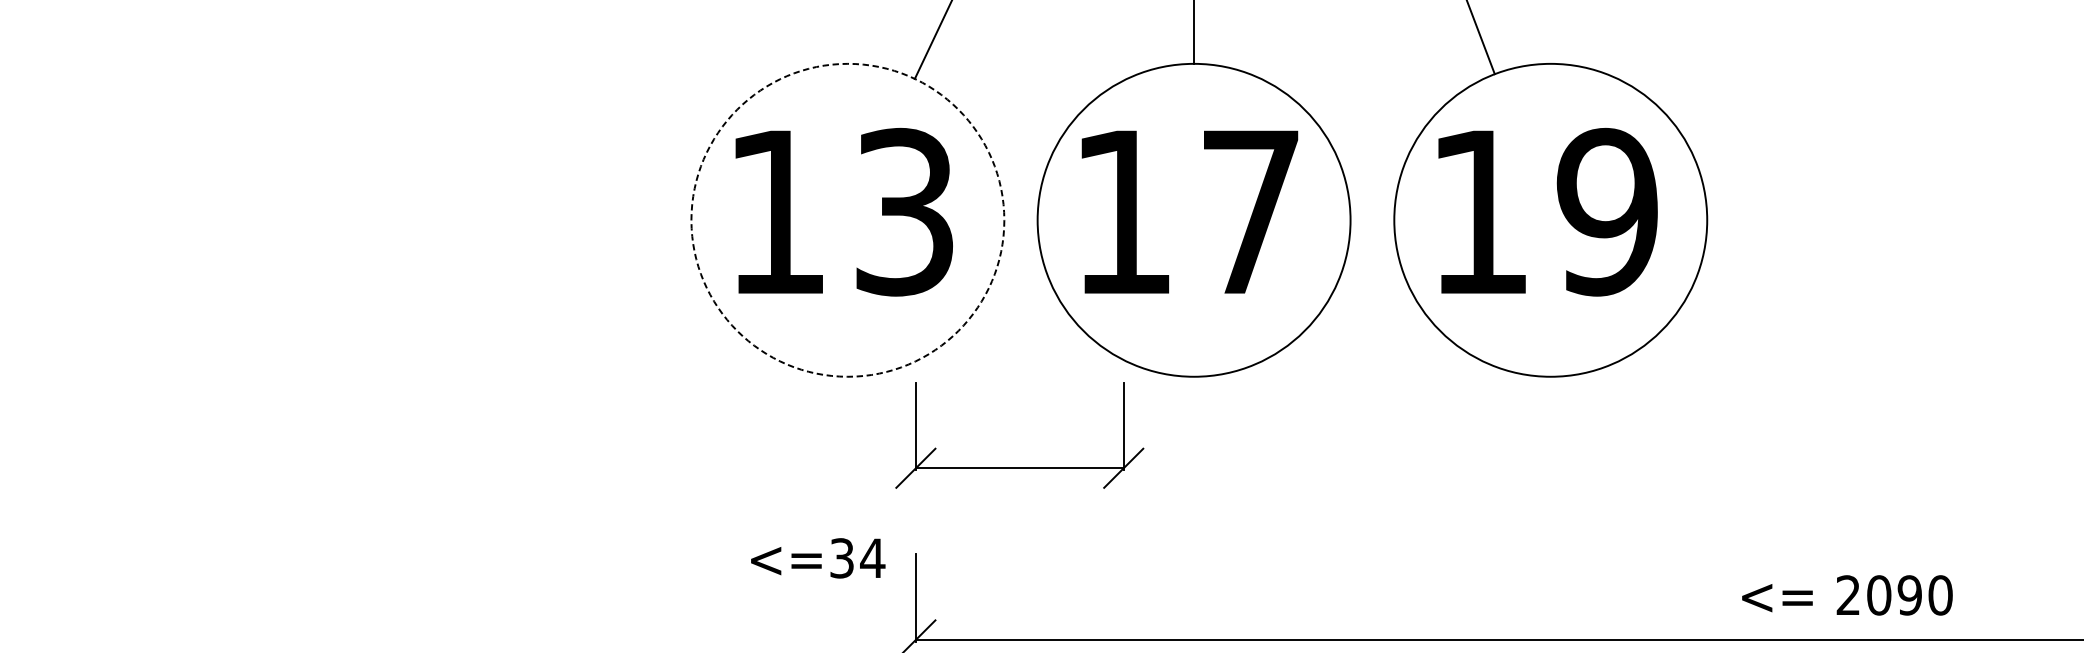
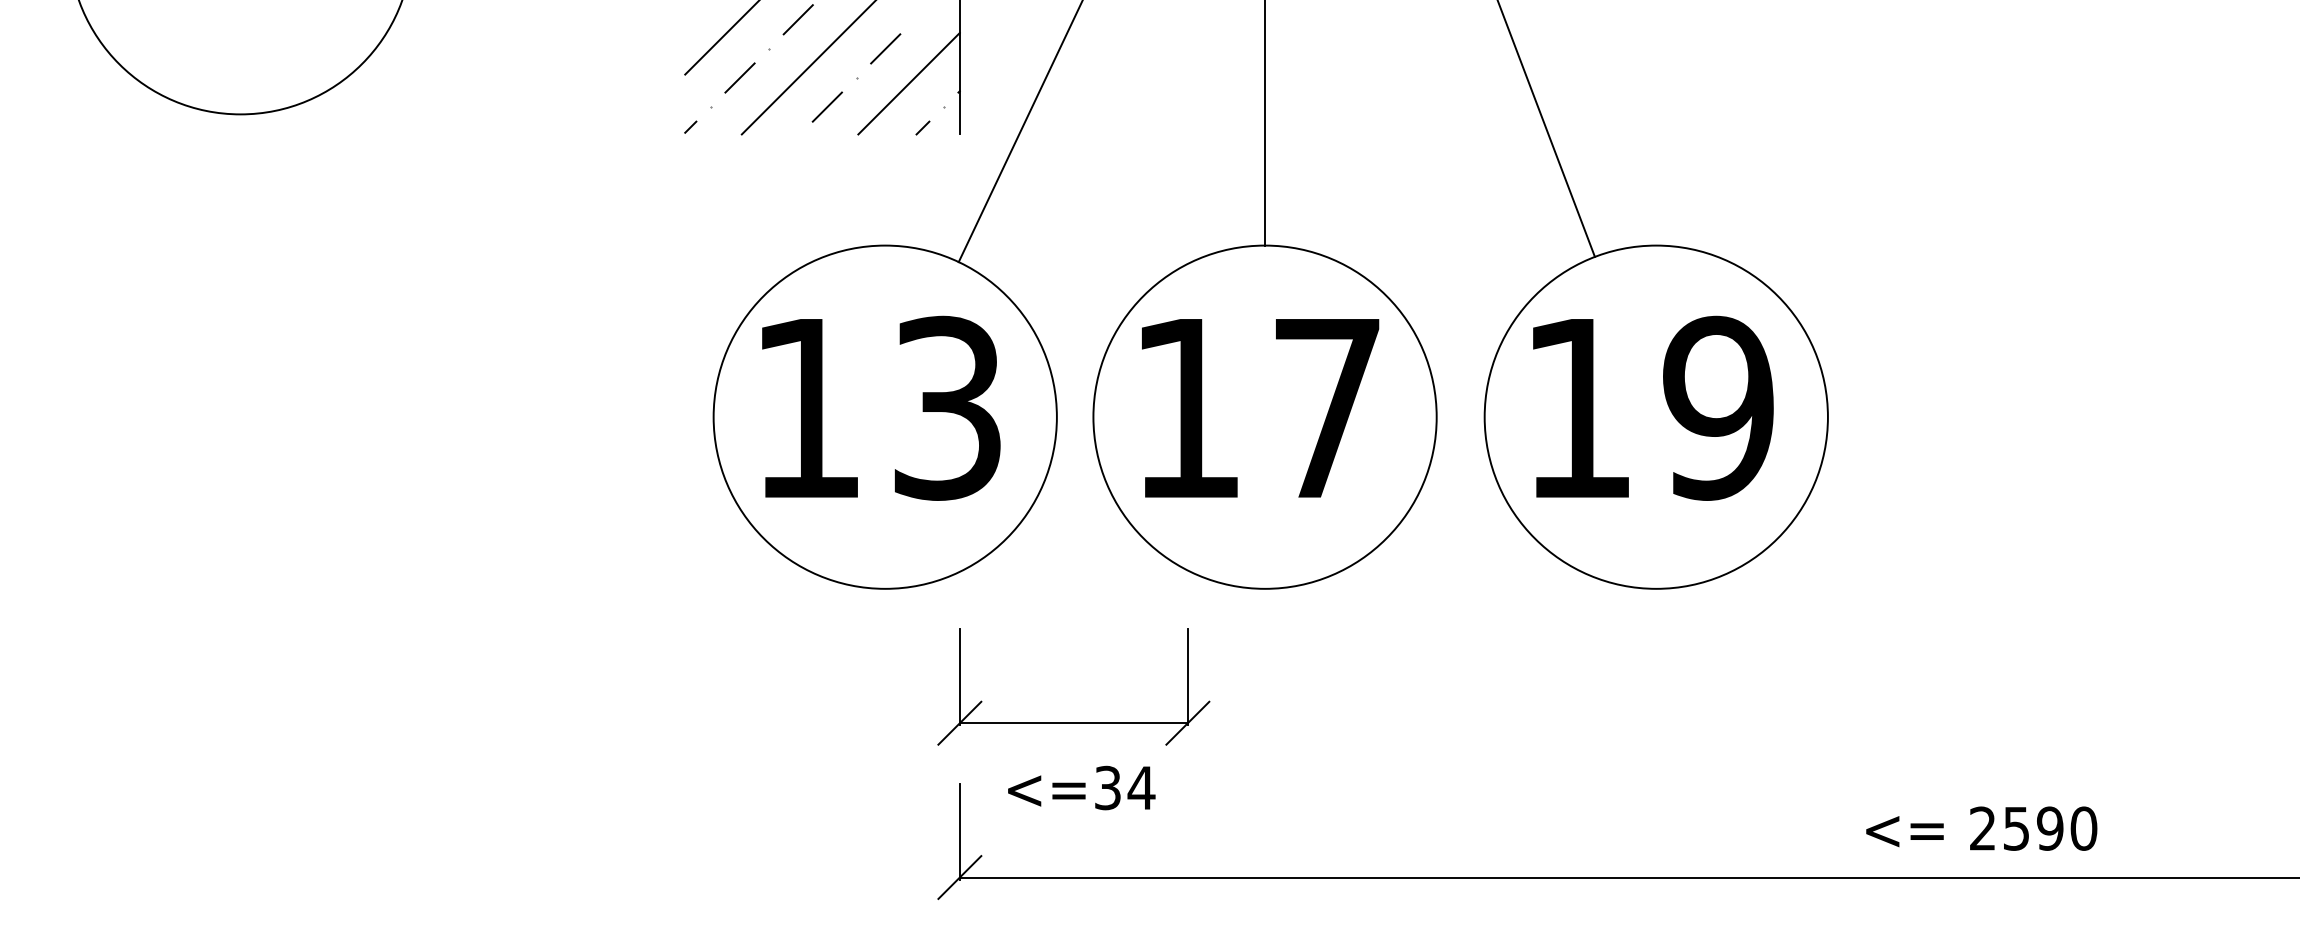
circle: (847, 219) -> (884, 416), dashed -> solid
part: (1019, 467) -> (1073, 722), moved
text: (818, 557) -> (1081, 787), moved
text: (1879, 595) -> (2016, 828), 2090 -> 2590

